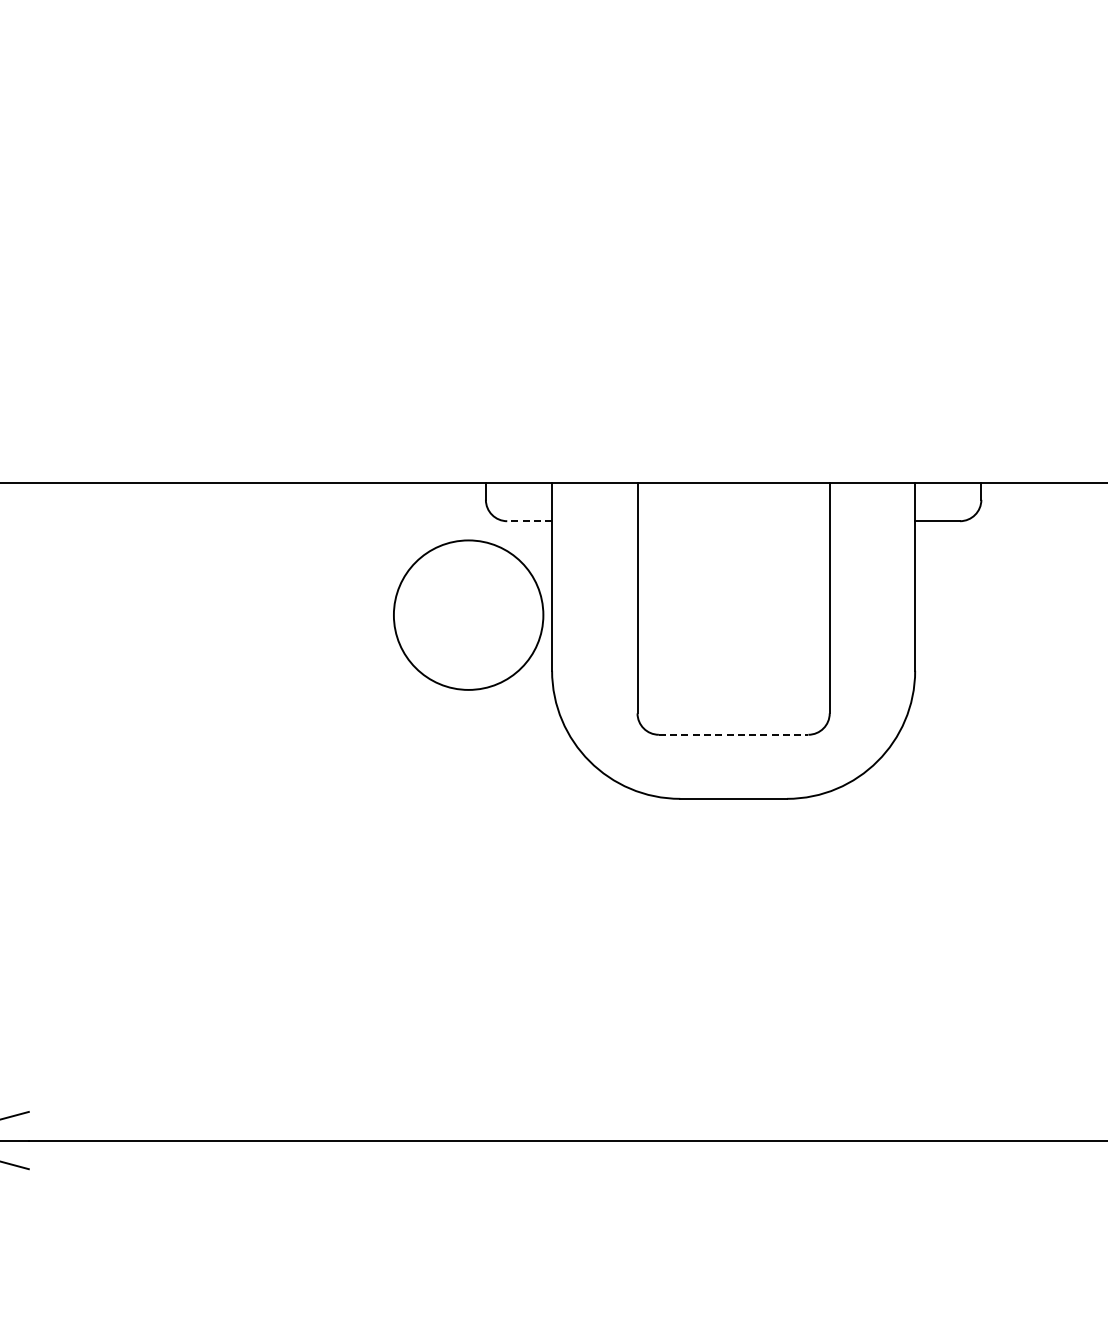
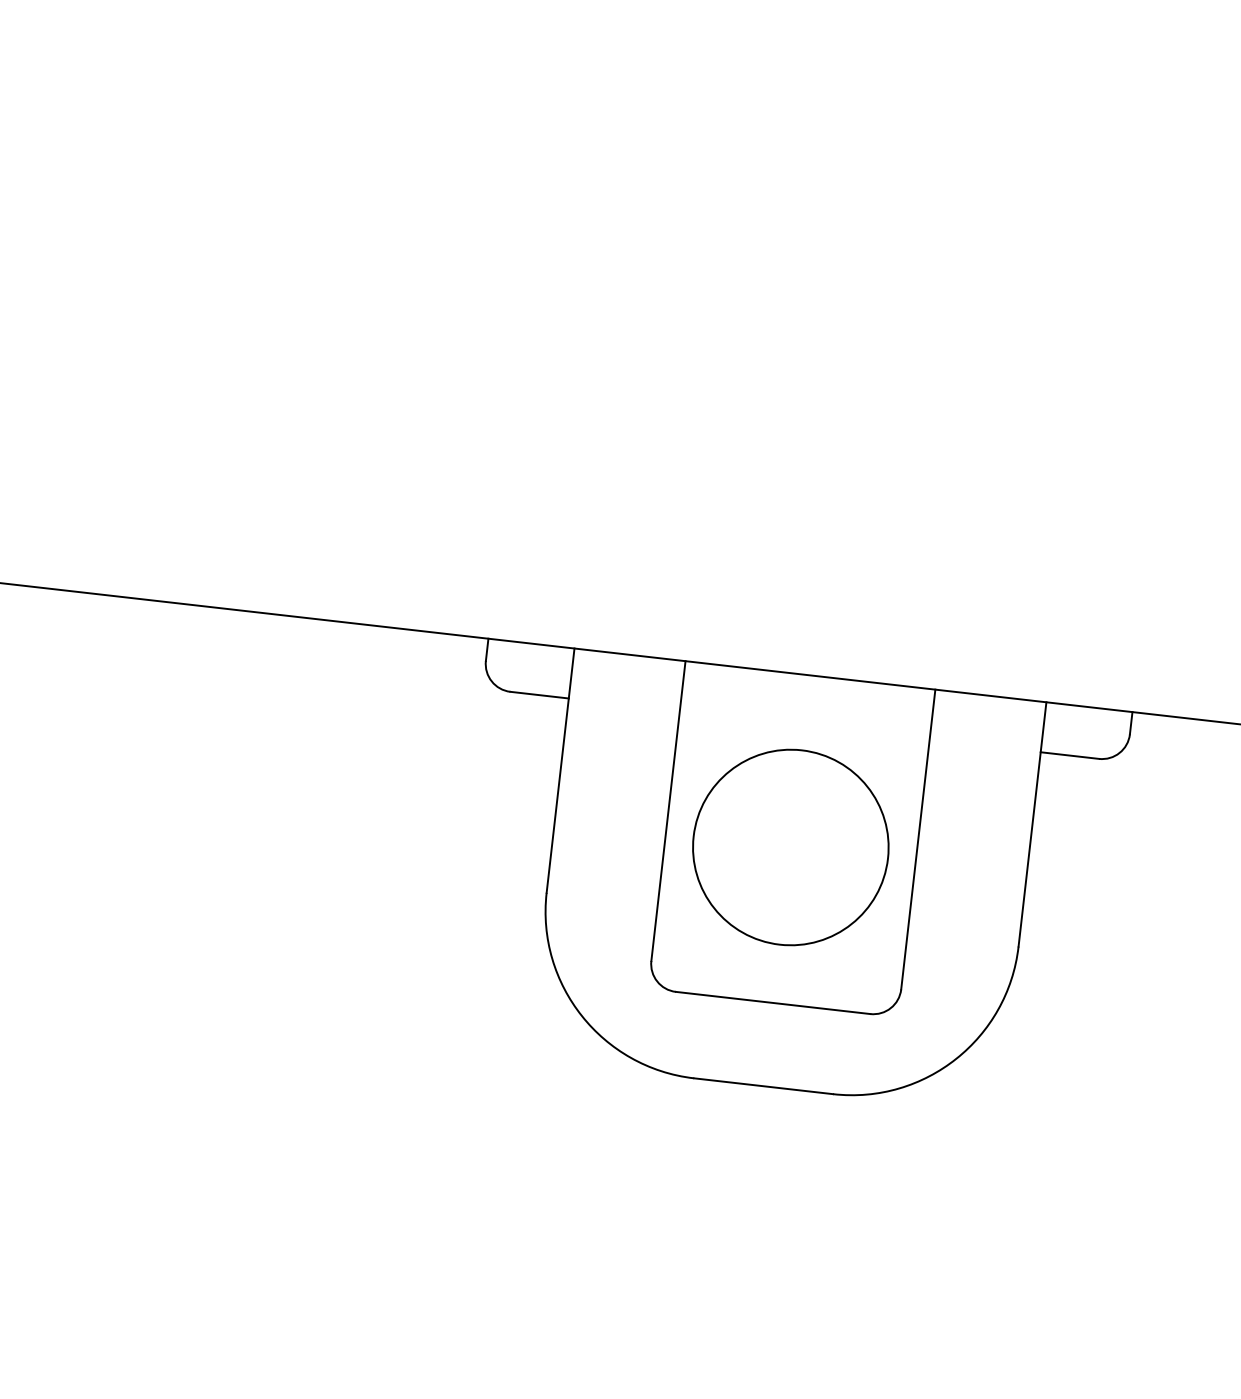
line: (529, 521) -> (539, 695), dashed -> solid
circle: (468, 614) -> (790, 846), moved
line: (733, 734) -> (773, 1002), dashed -> solid

